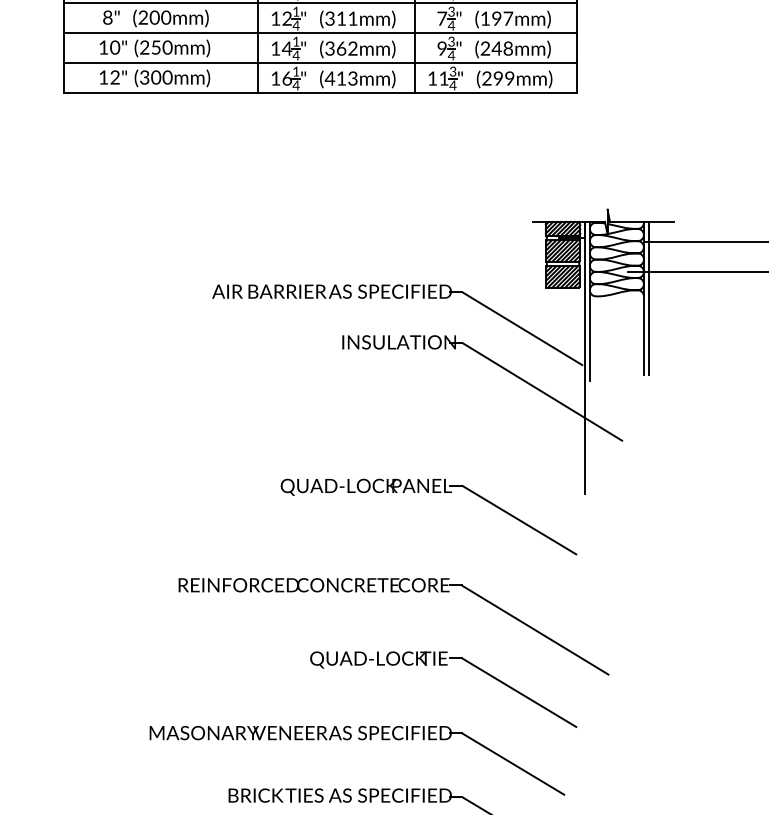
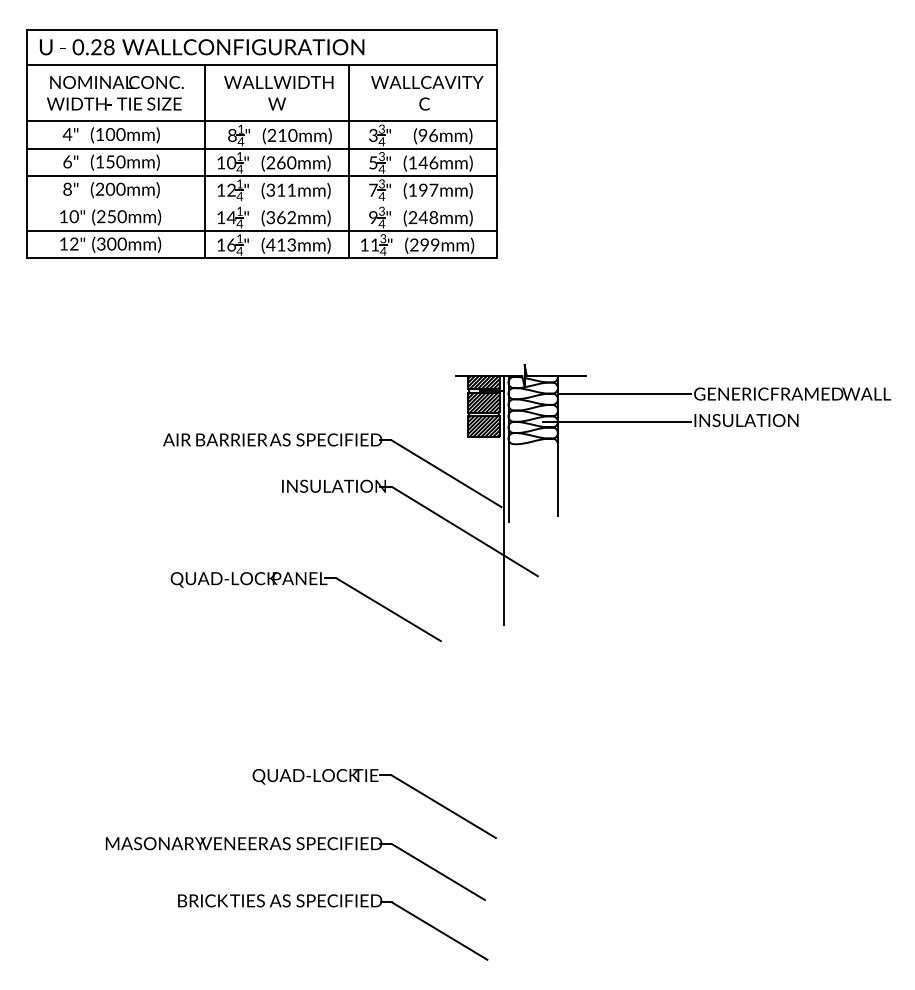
line: (319, 33) -> (261, 203), removed
line: (648, 298) -> (562, 446), removed
part: (433, 493) -> (310, 585), moved
part: (394, 591) -> (329, 714), removed

